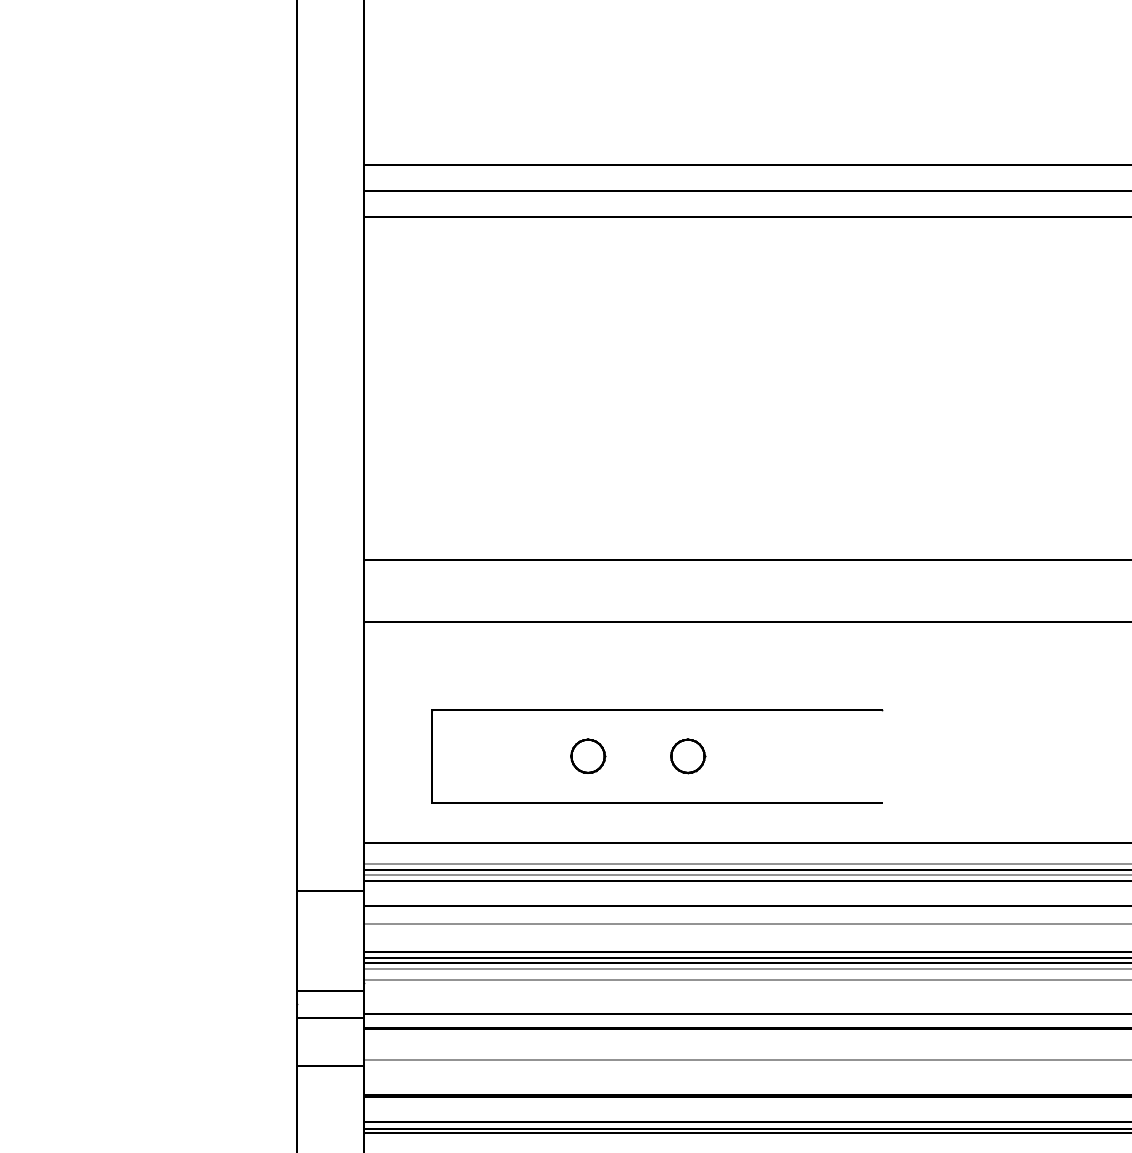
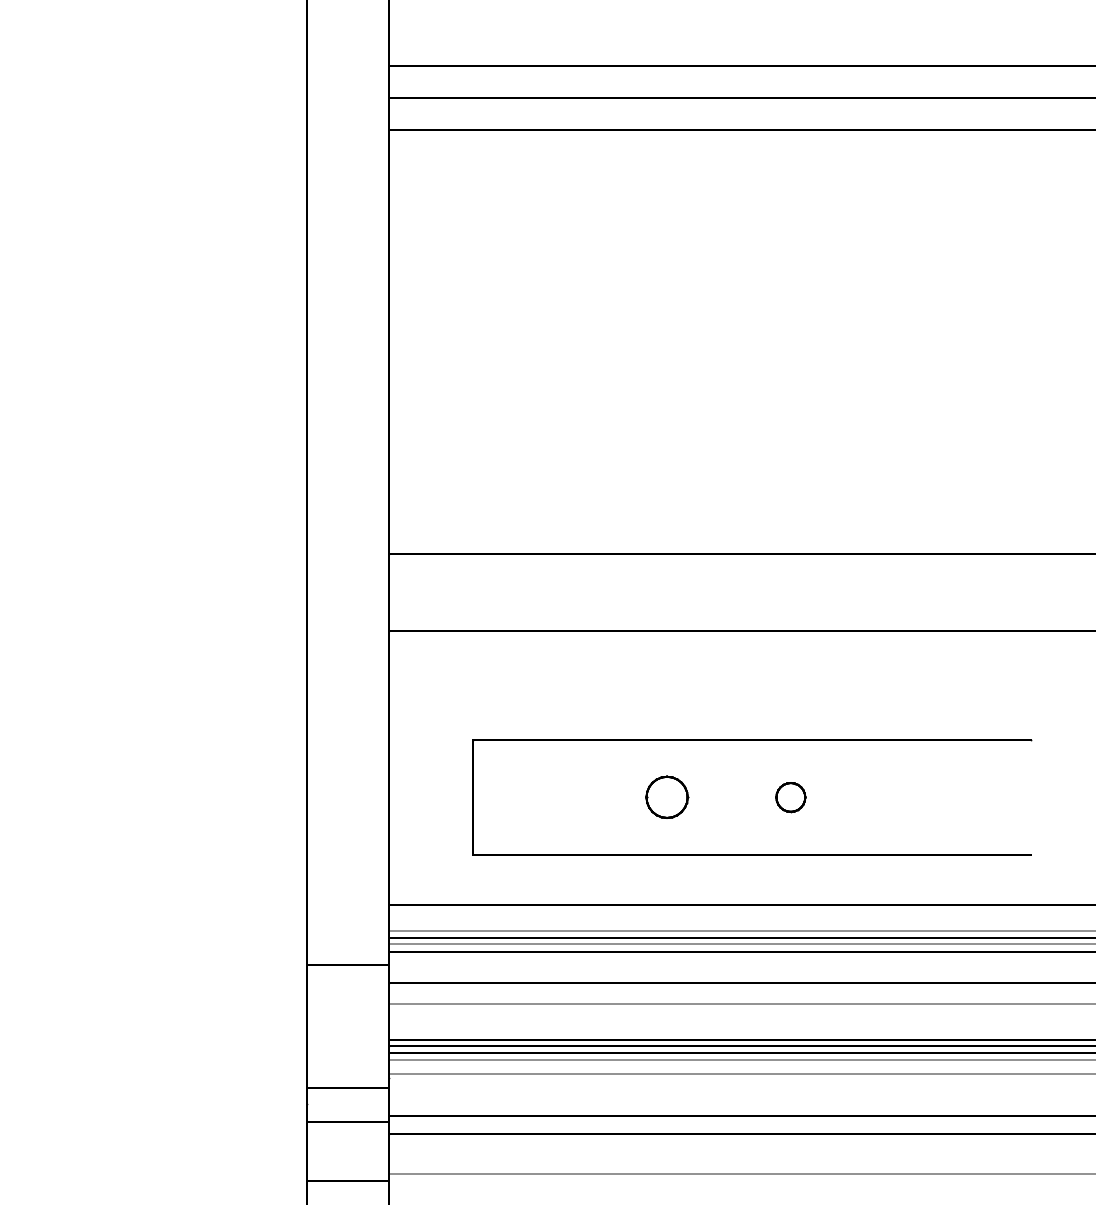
part: (688, 756) -> (791, 797), size x0.7

